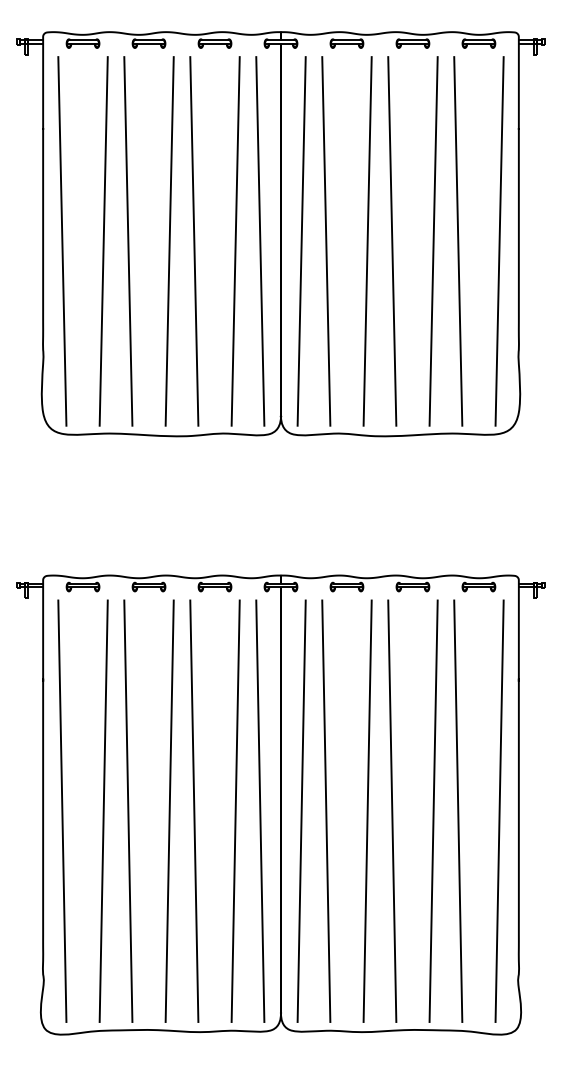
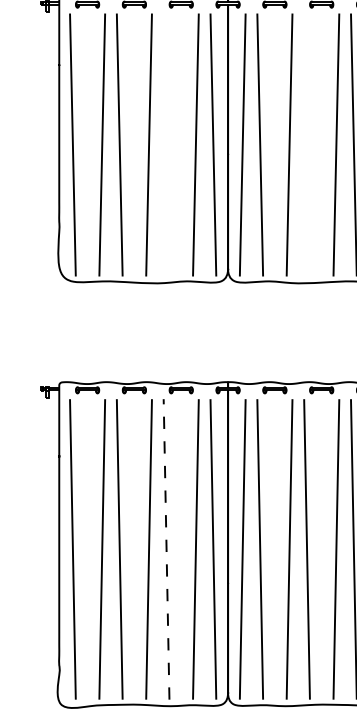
line: (194, 241) -> (166, 145), removed
line: (392, 241) -> (307, 145), removed
line: (194, 811) -> (166, 549), solid -> dashed

